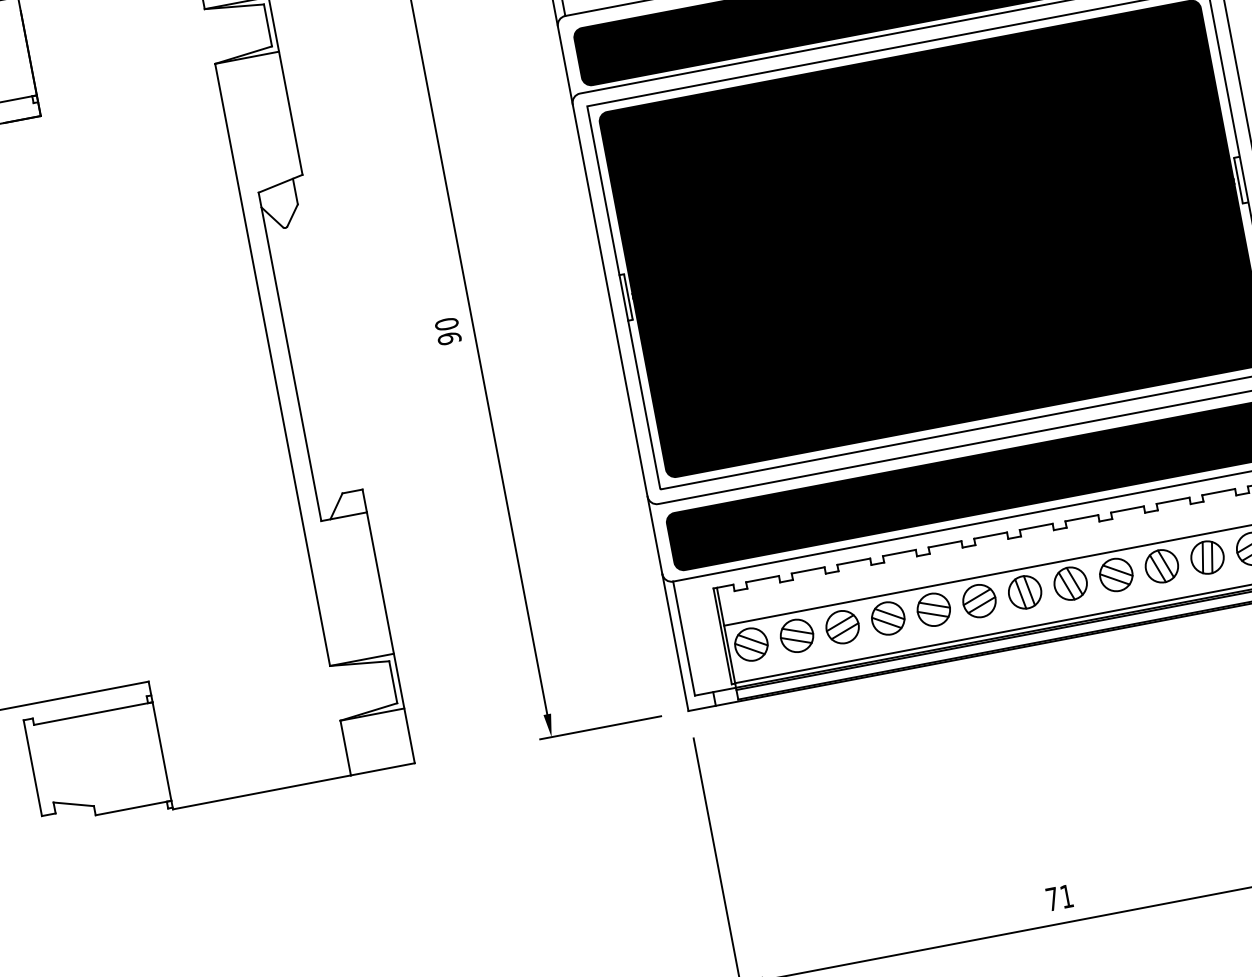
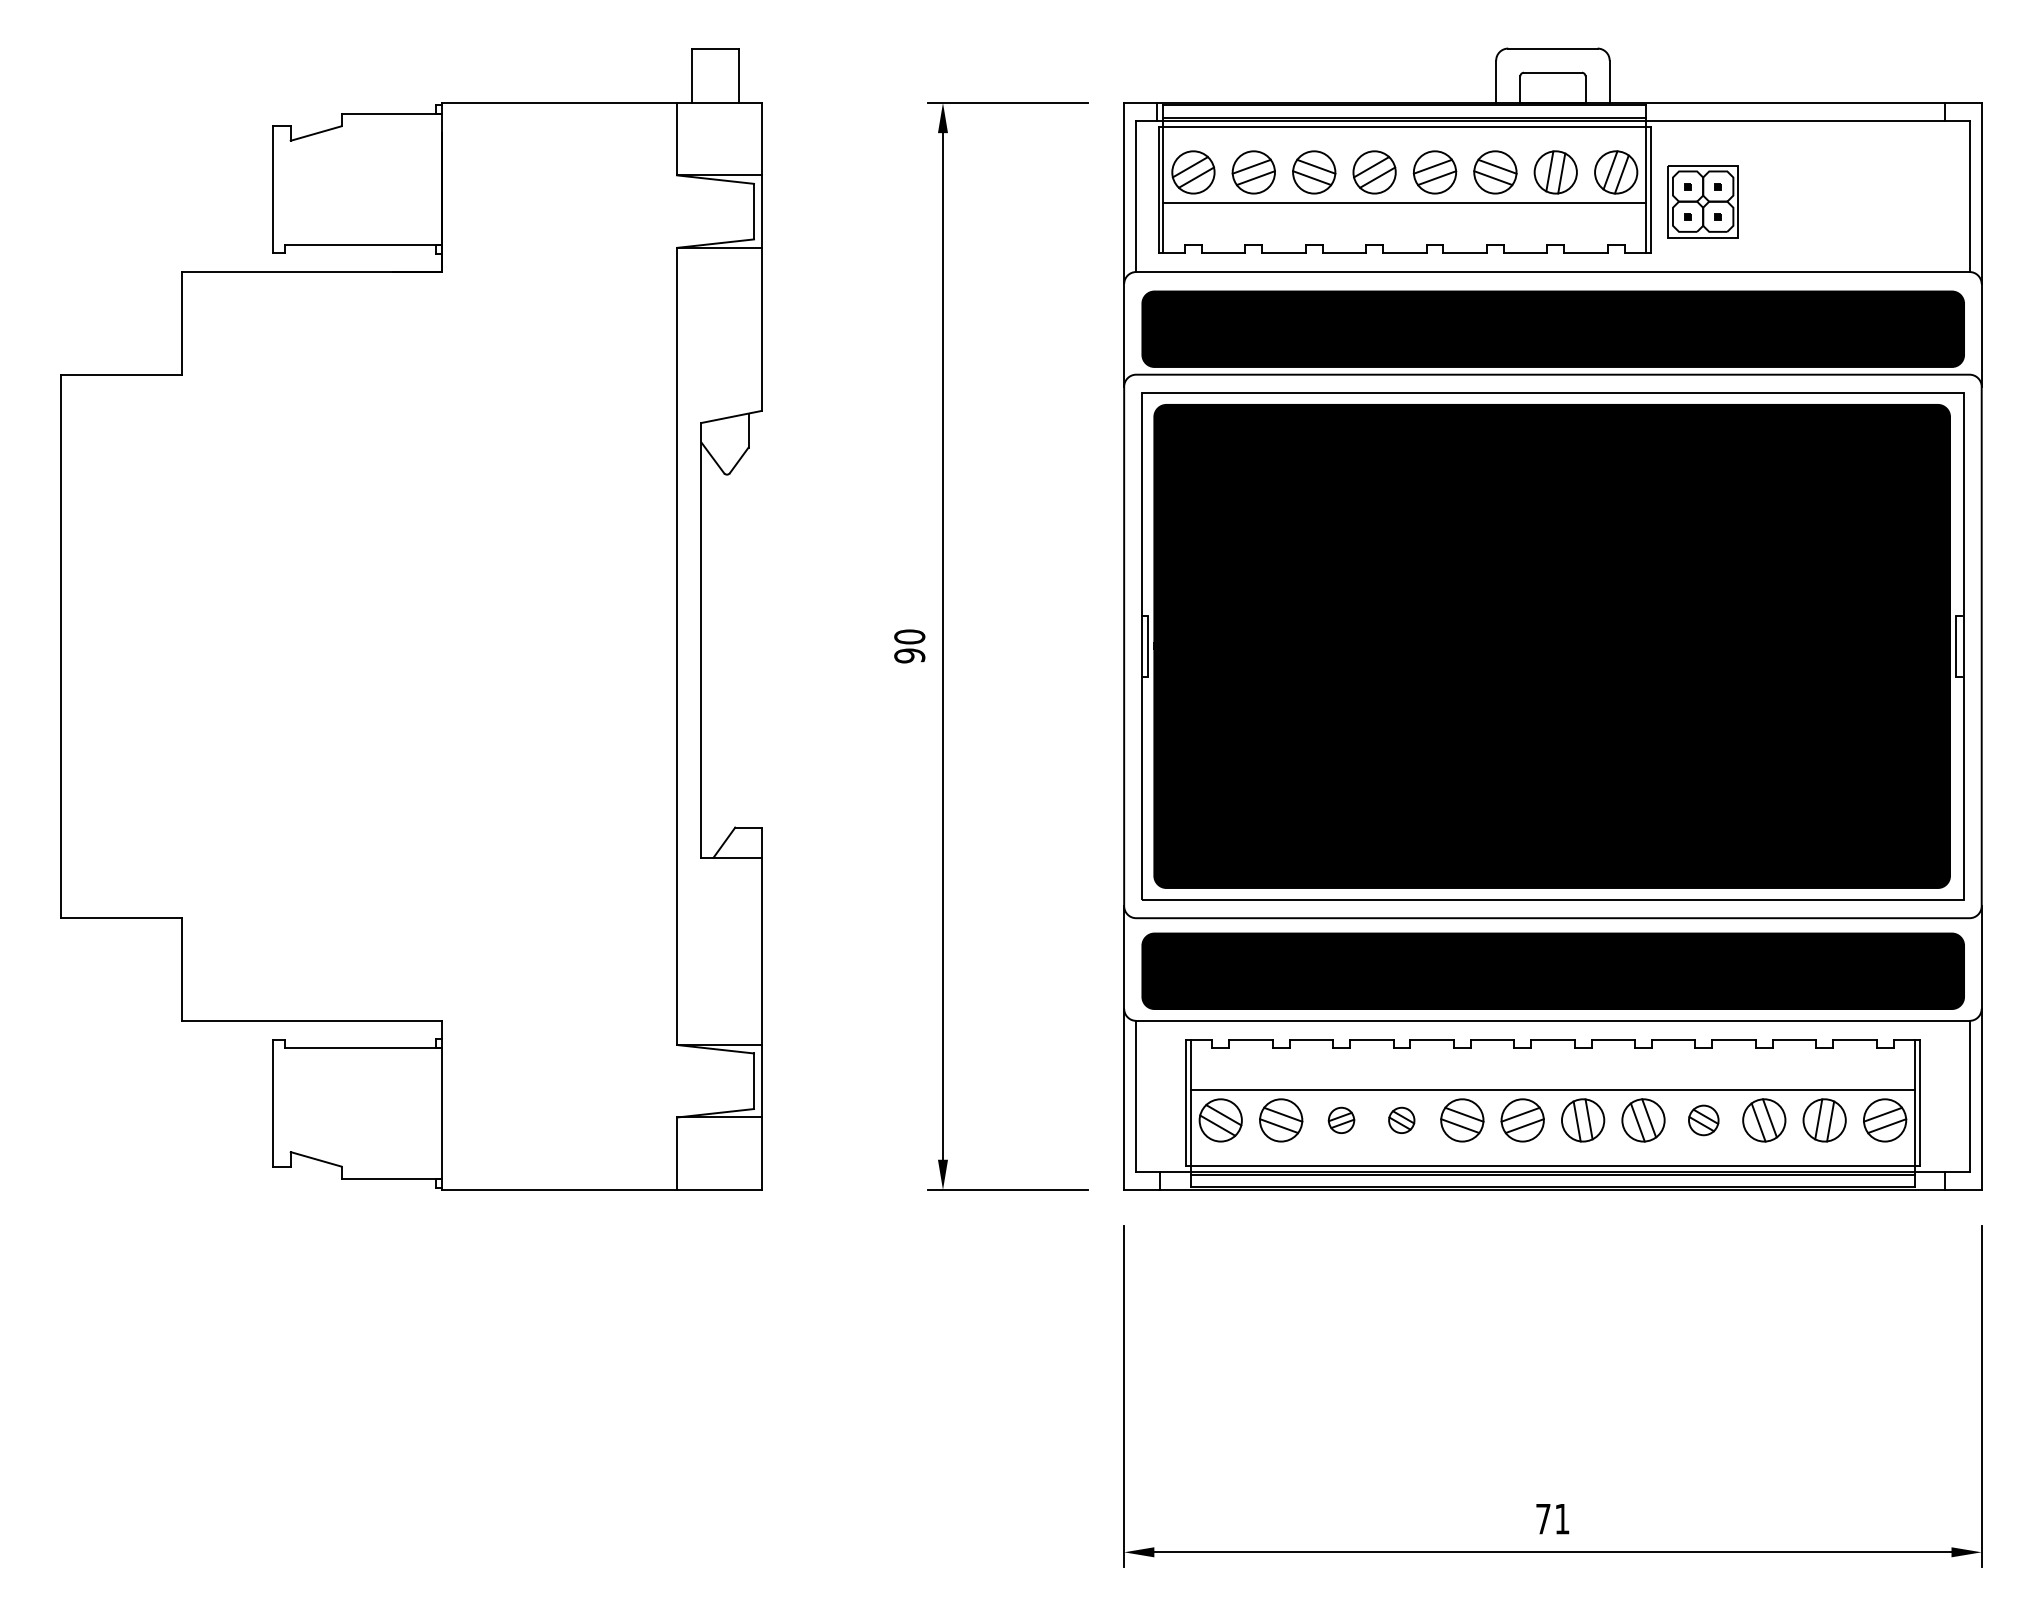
part: (1116, 575) -> (1703, 1120), size x0.7
part: (887, 618) -> (1401, 1120), size x0.6
part: (842, 627) -> (1341, 1120), size x0.6

